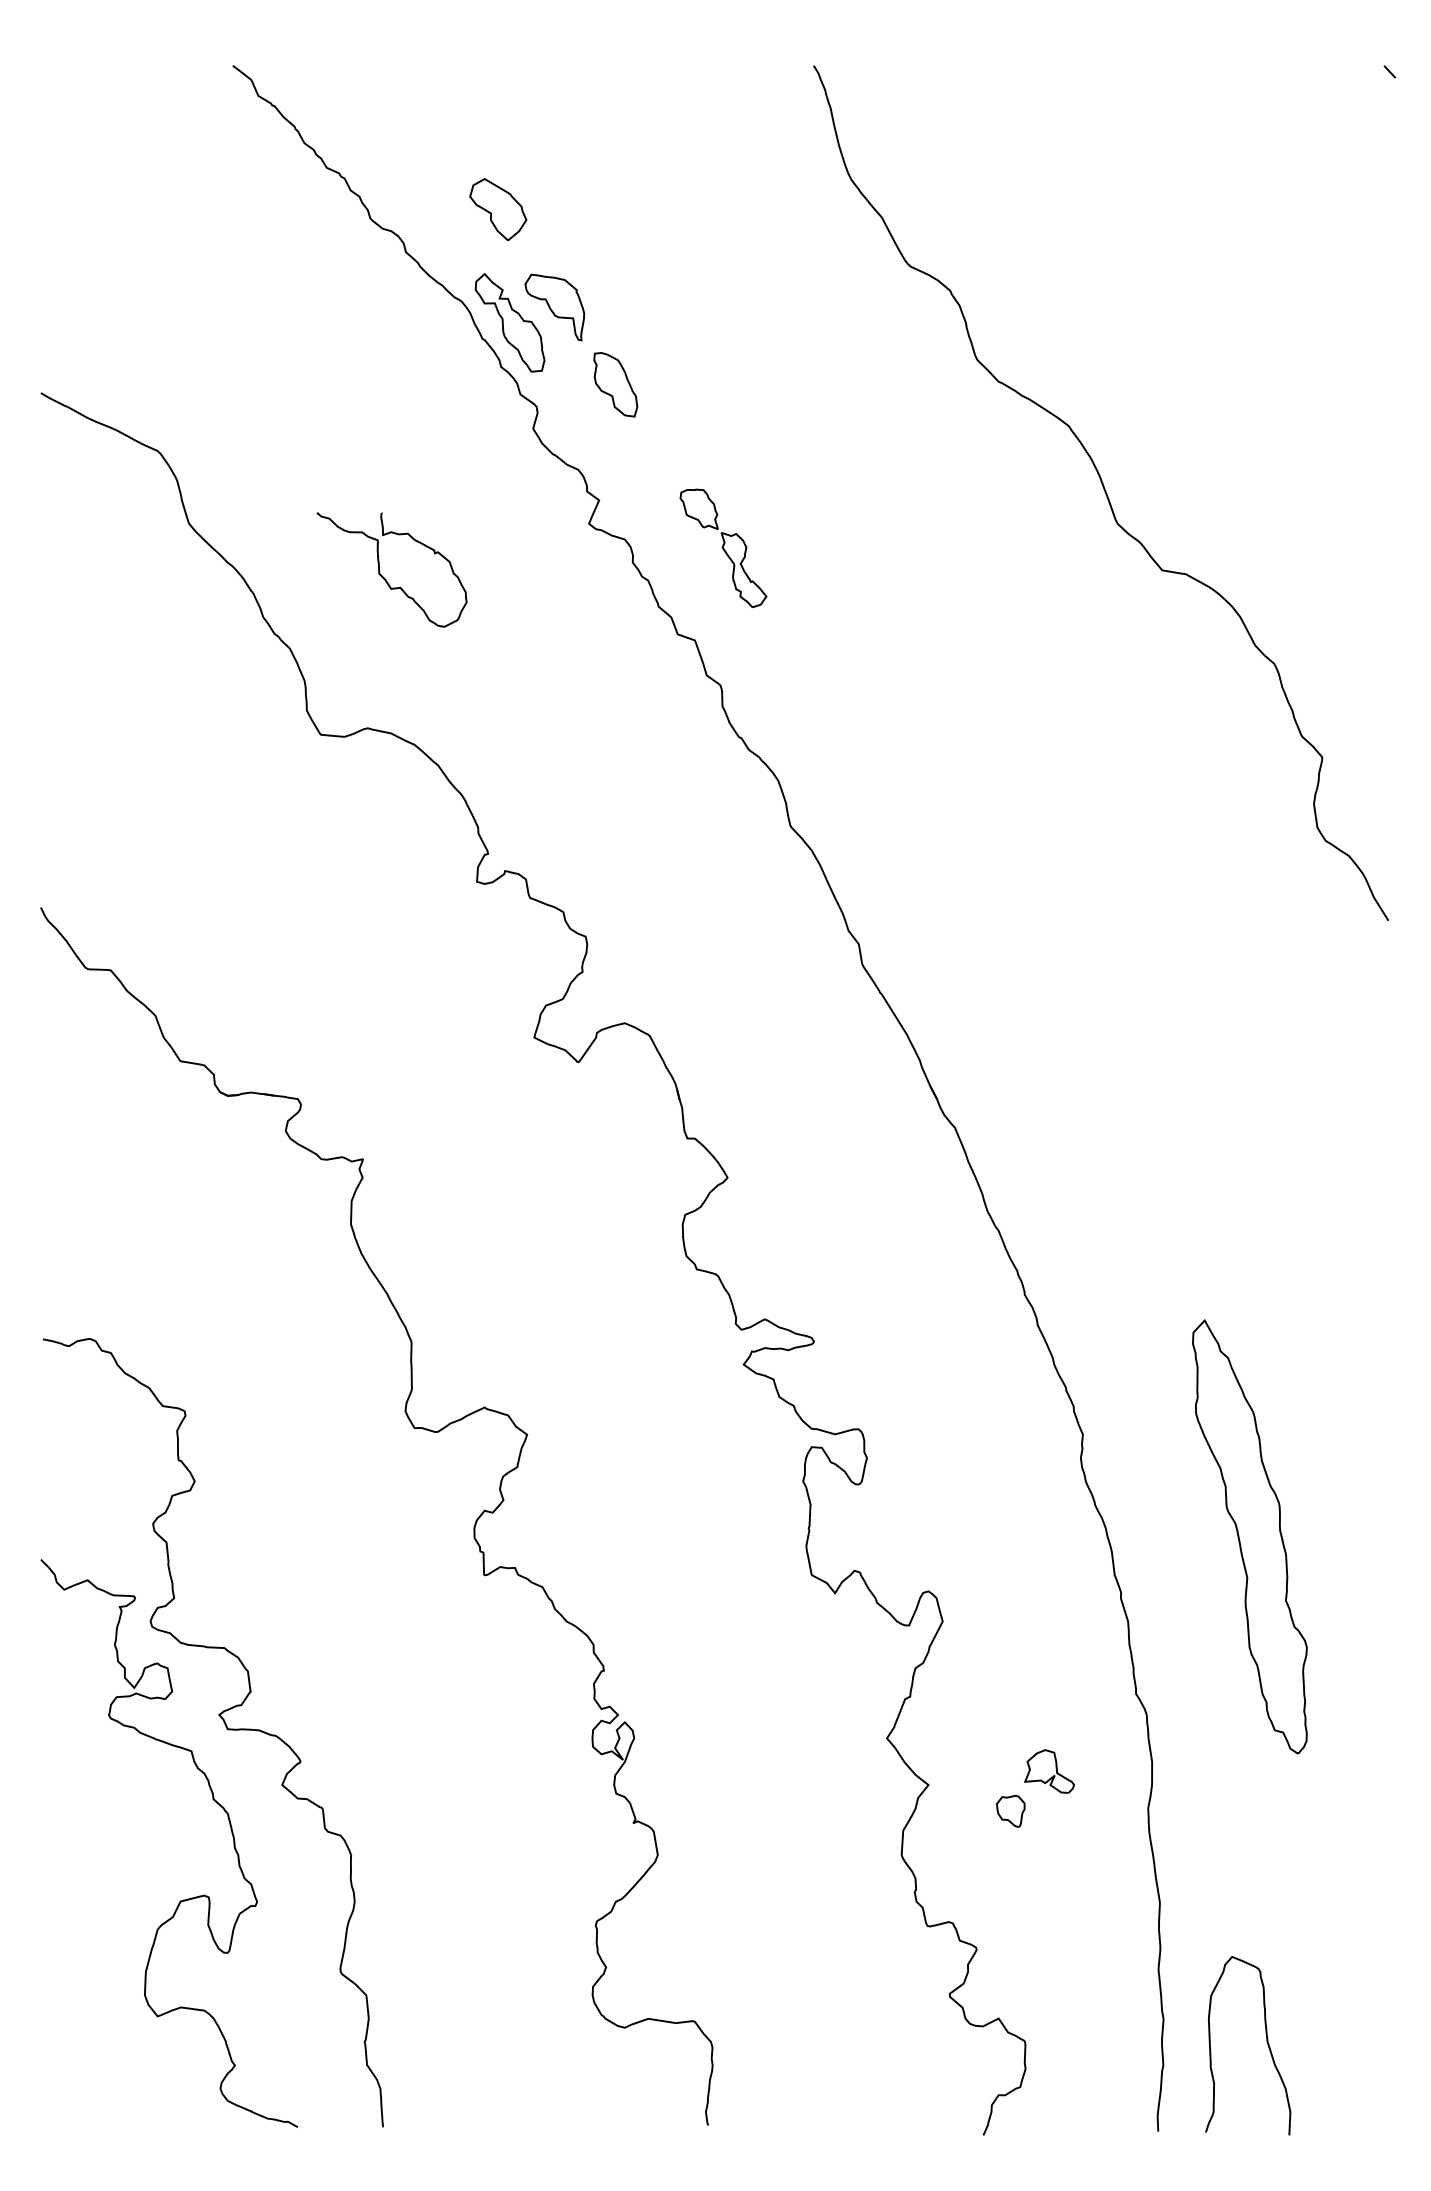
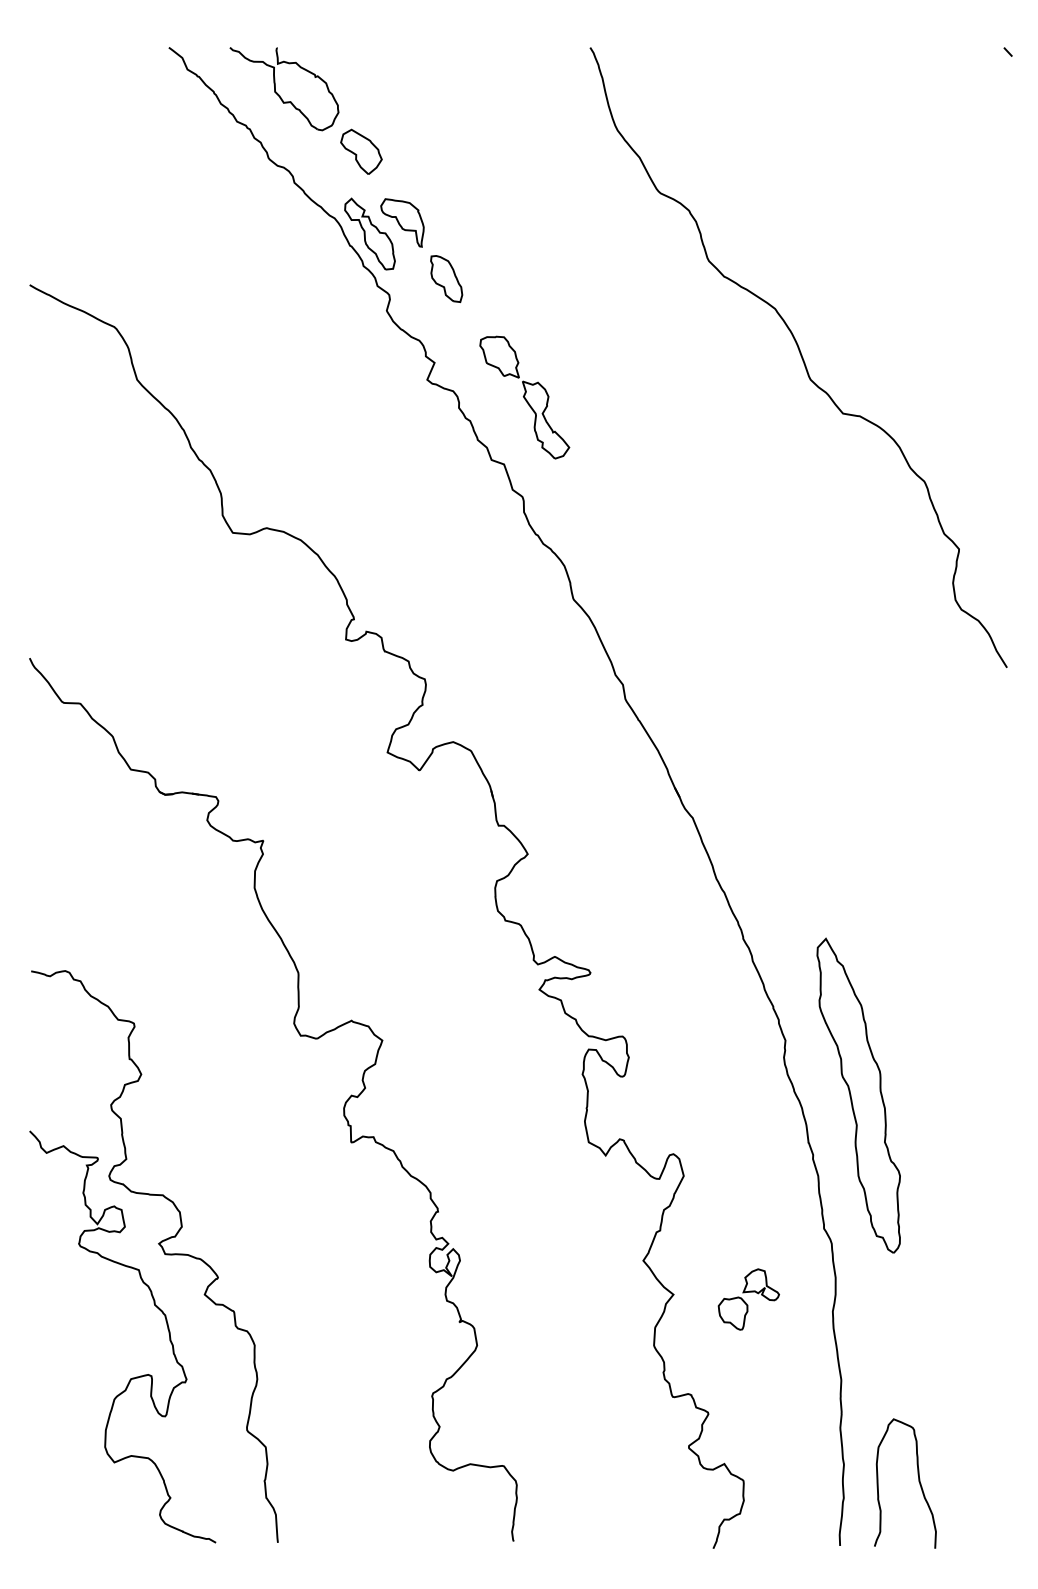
part: (723, 548) -> (524, 397), size x1.43
part: (383, 576) -> (278, 93), moved
part: (1249, 1536) -> (858, 1095), moved
part: (1010, 1811) -> (732, 1313), size x1.43

